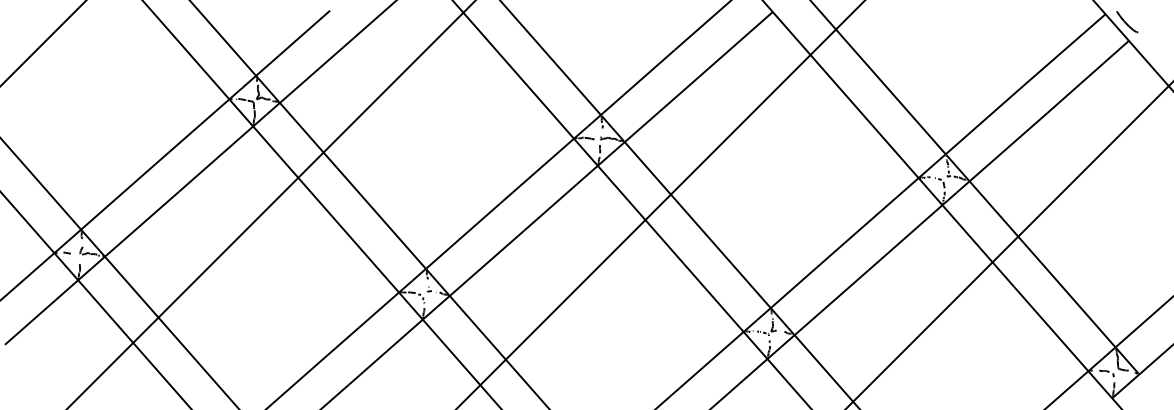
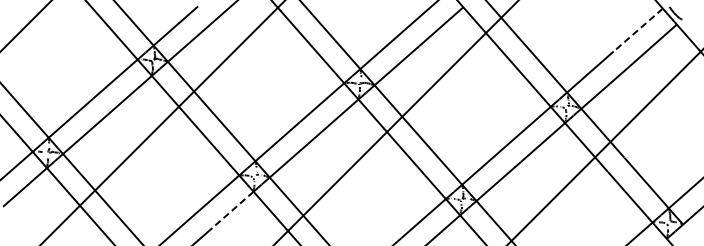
line: (1064, 50) -> (638, 30), solid -> dashed
line: (385, 352) -> (231, 211), solid -> dashed

